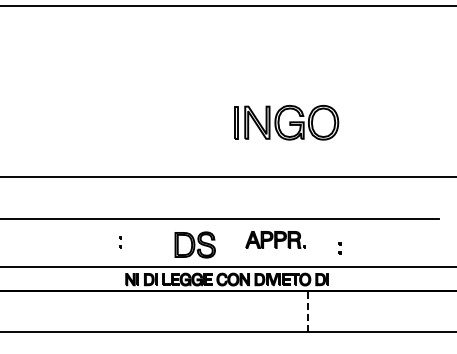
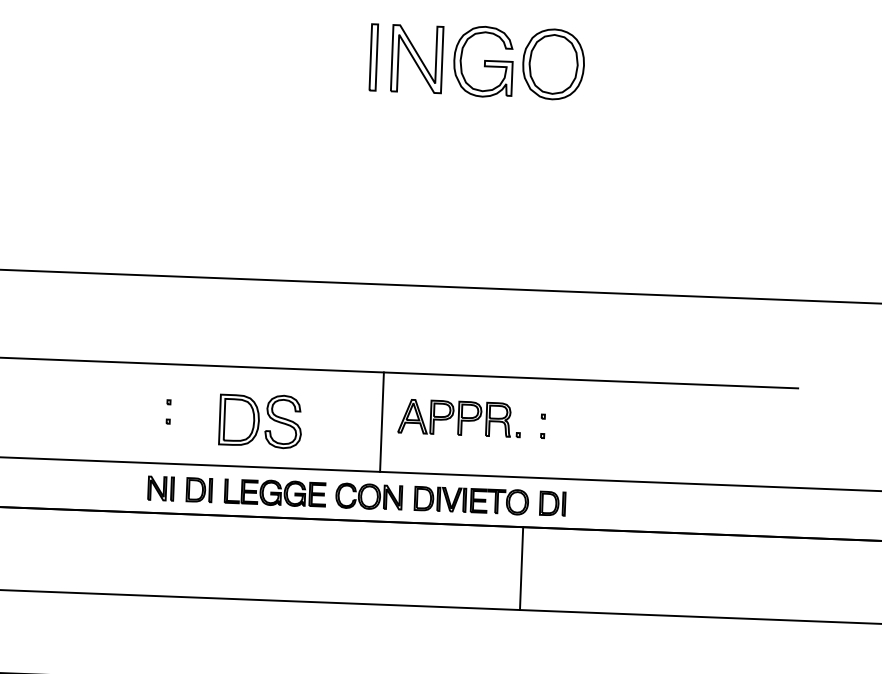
part: (286, 122) -> (477, 60), moved
part: (120, 242) -> (168, 412), moved
line: (238, 243) -> (382, 422), added
part: (194, 244) -> (259, 420), moved
part: (339, 248) -> (541, 426), moved
line: (308, 311) -> (521, 568), dashed -> solid

